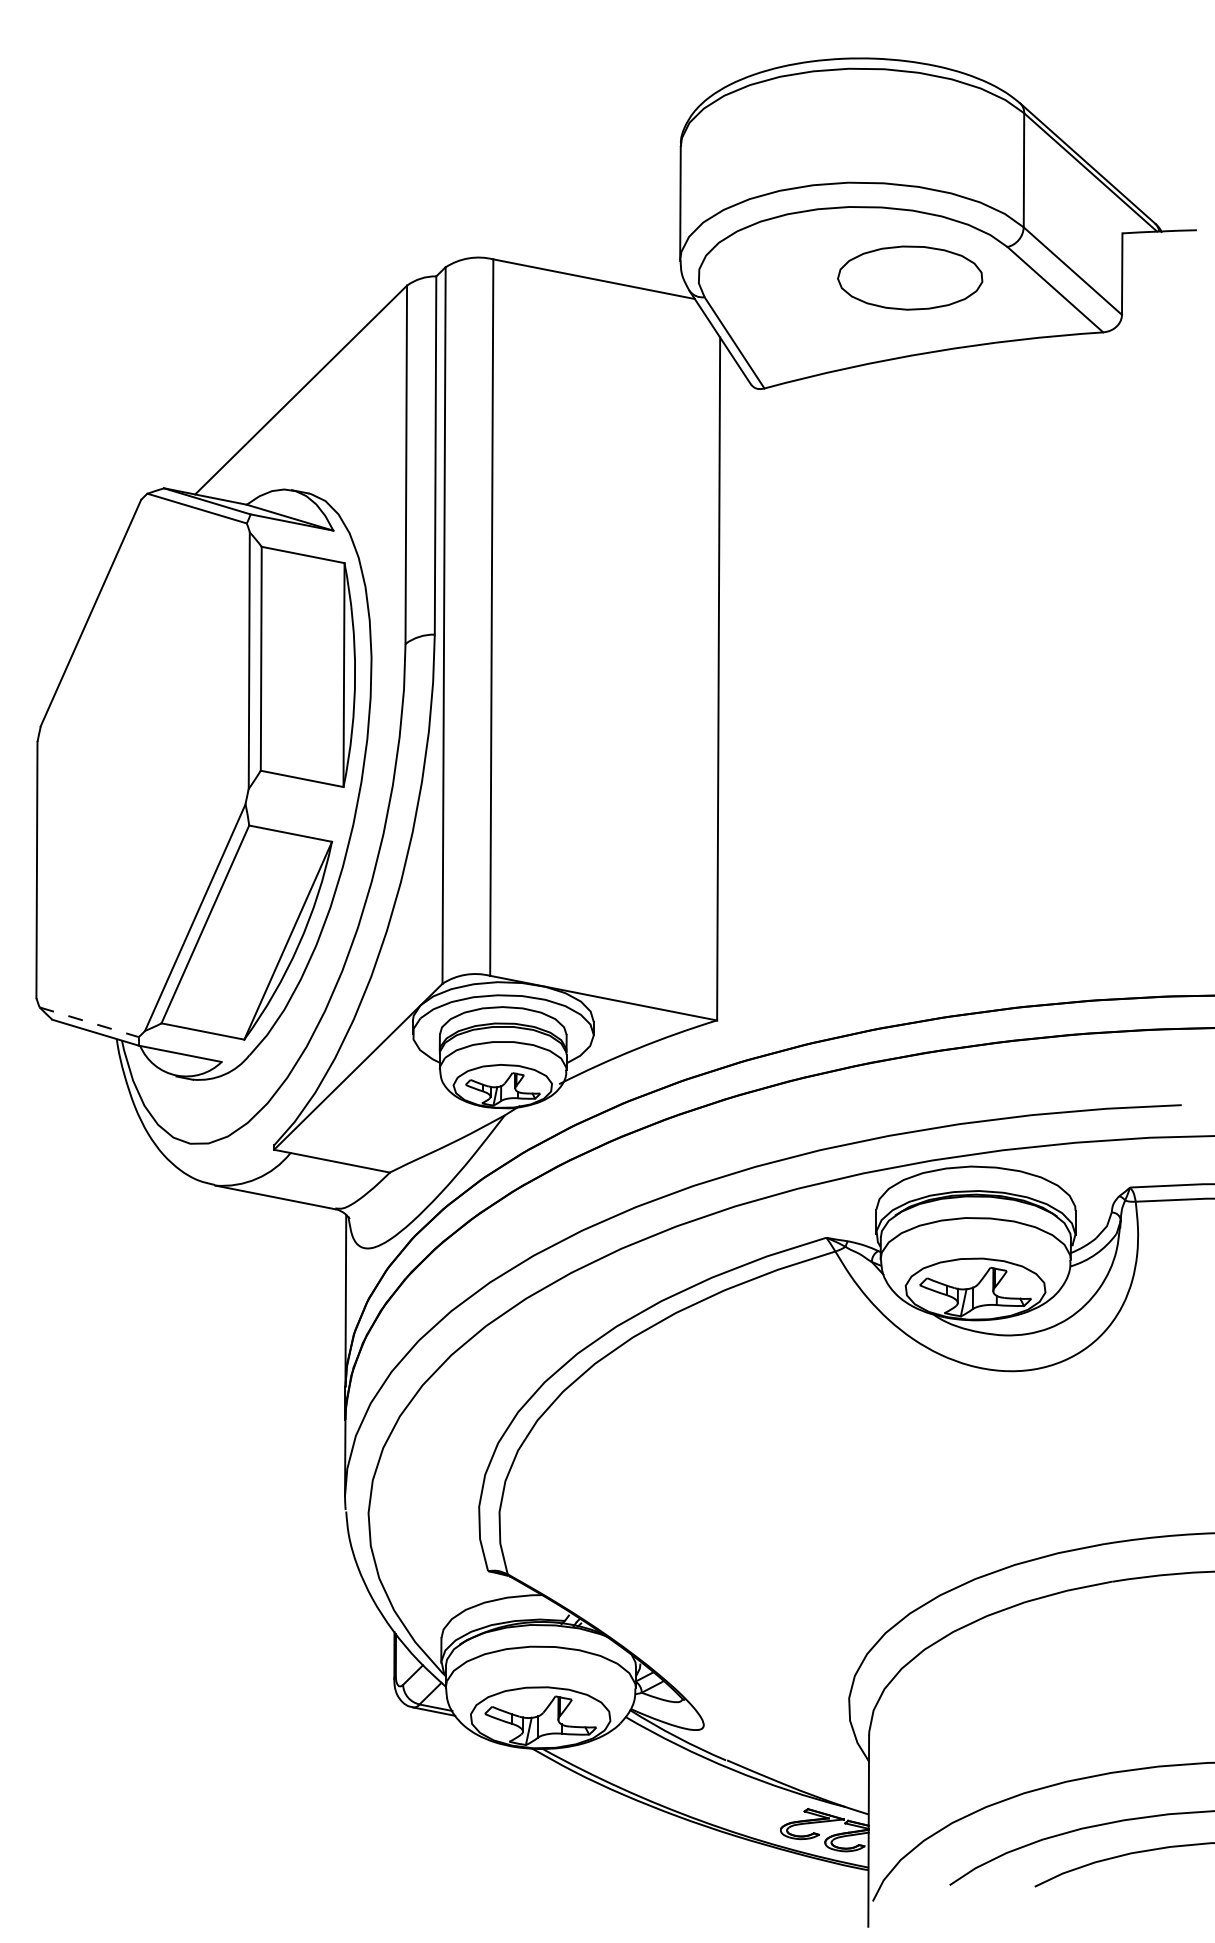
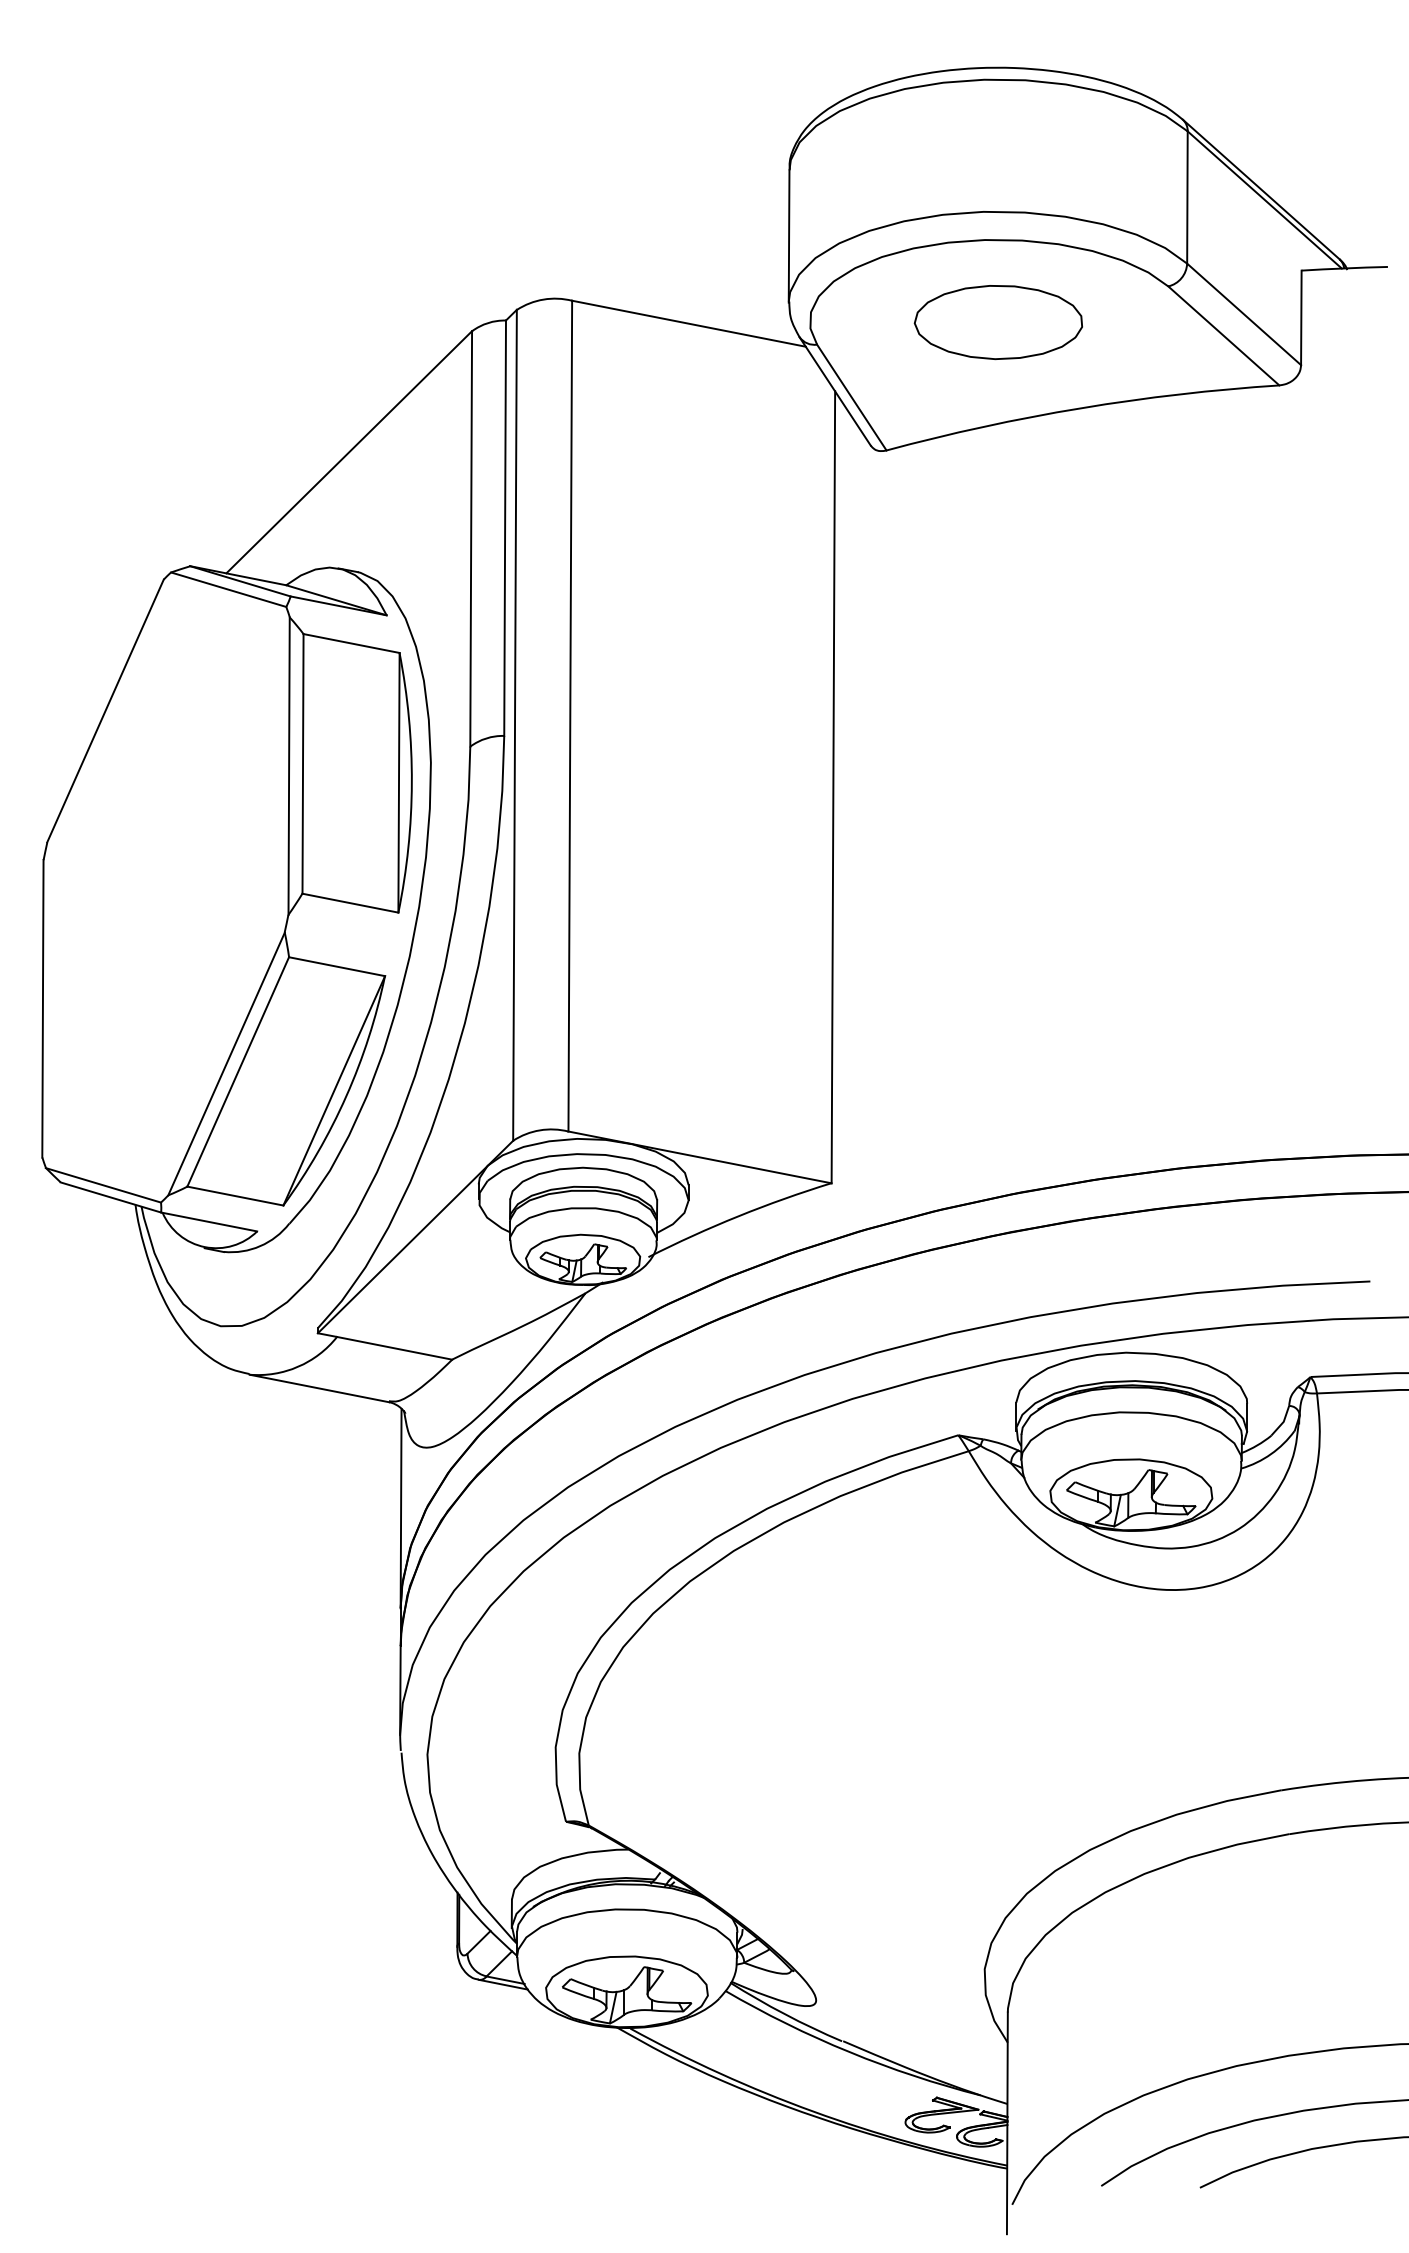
part: (910, 278) -> (998, 322), moved
line: (89, 1022) -> (103, 1185), dashed -> solid

